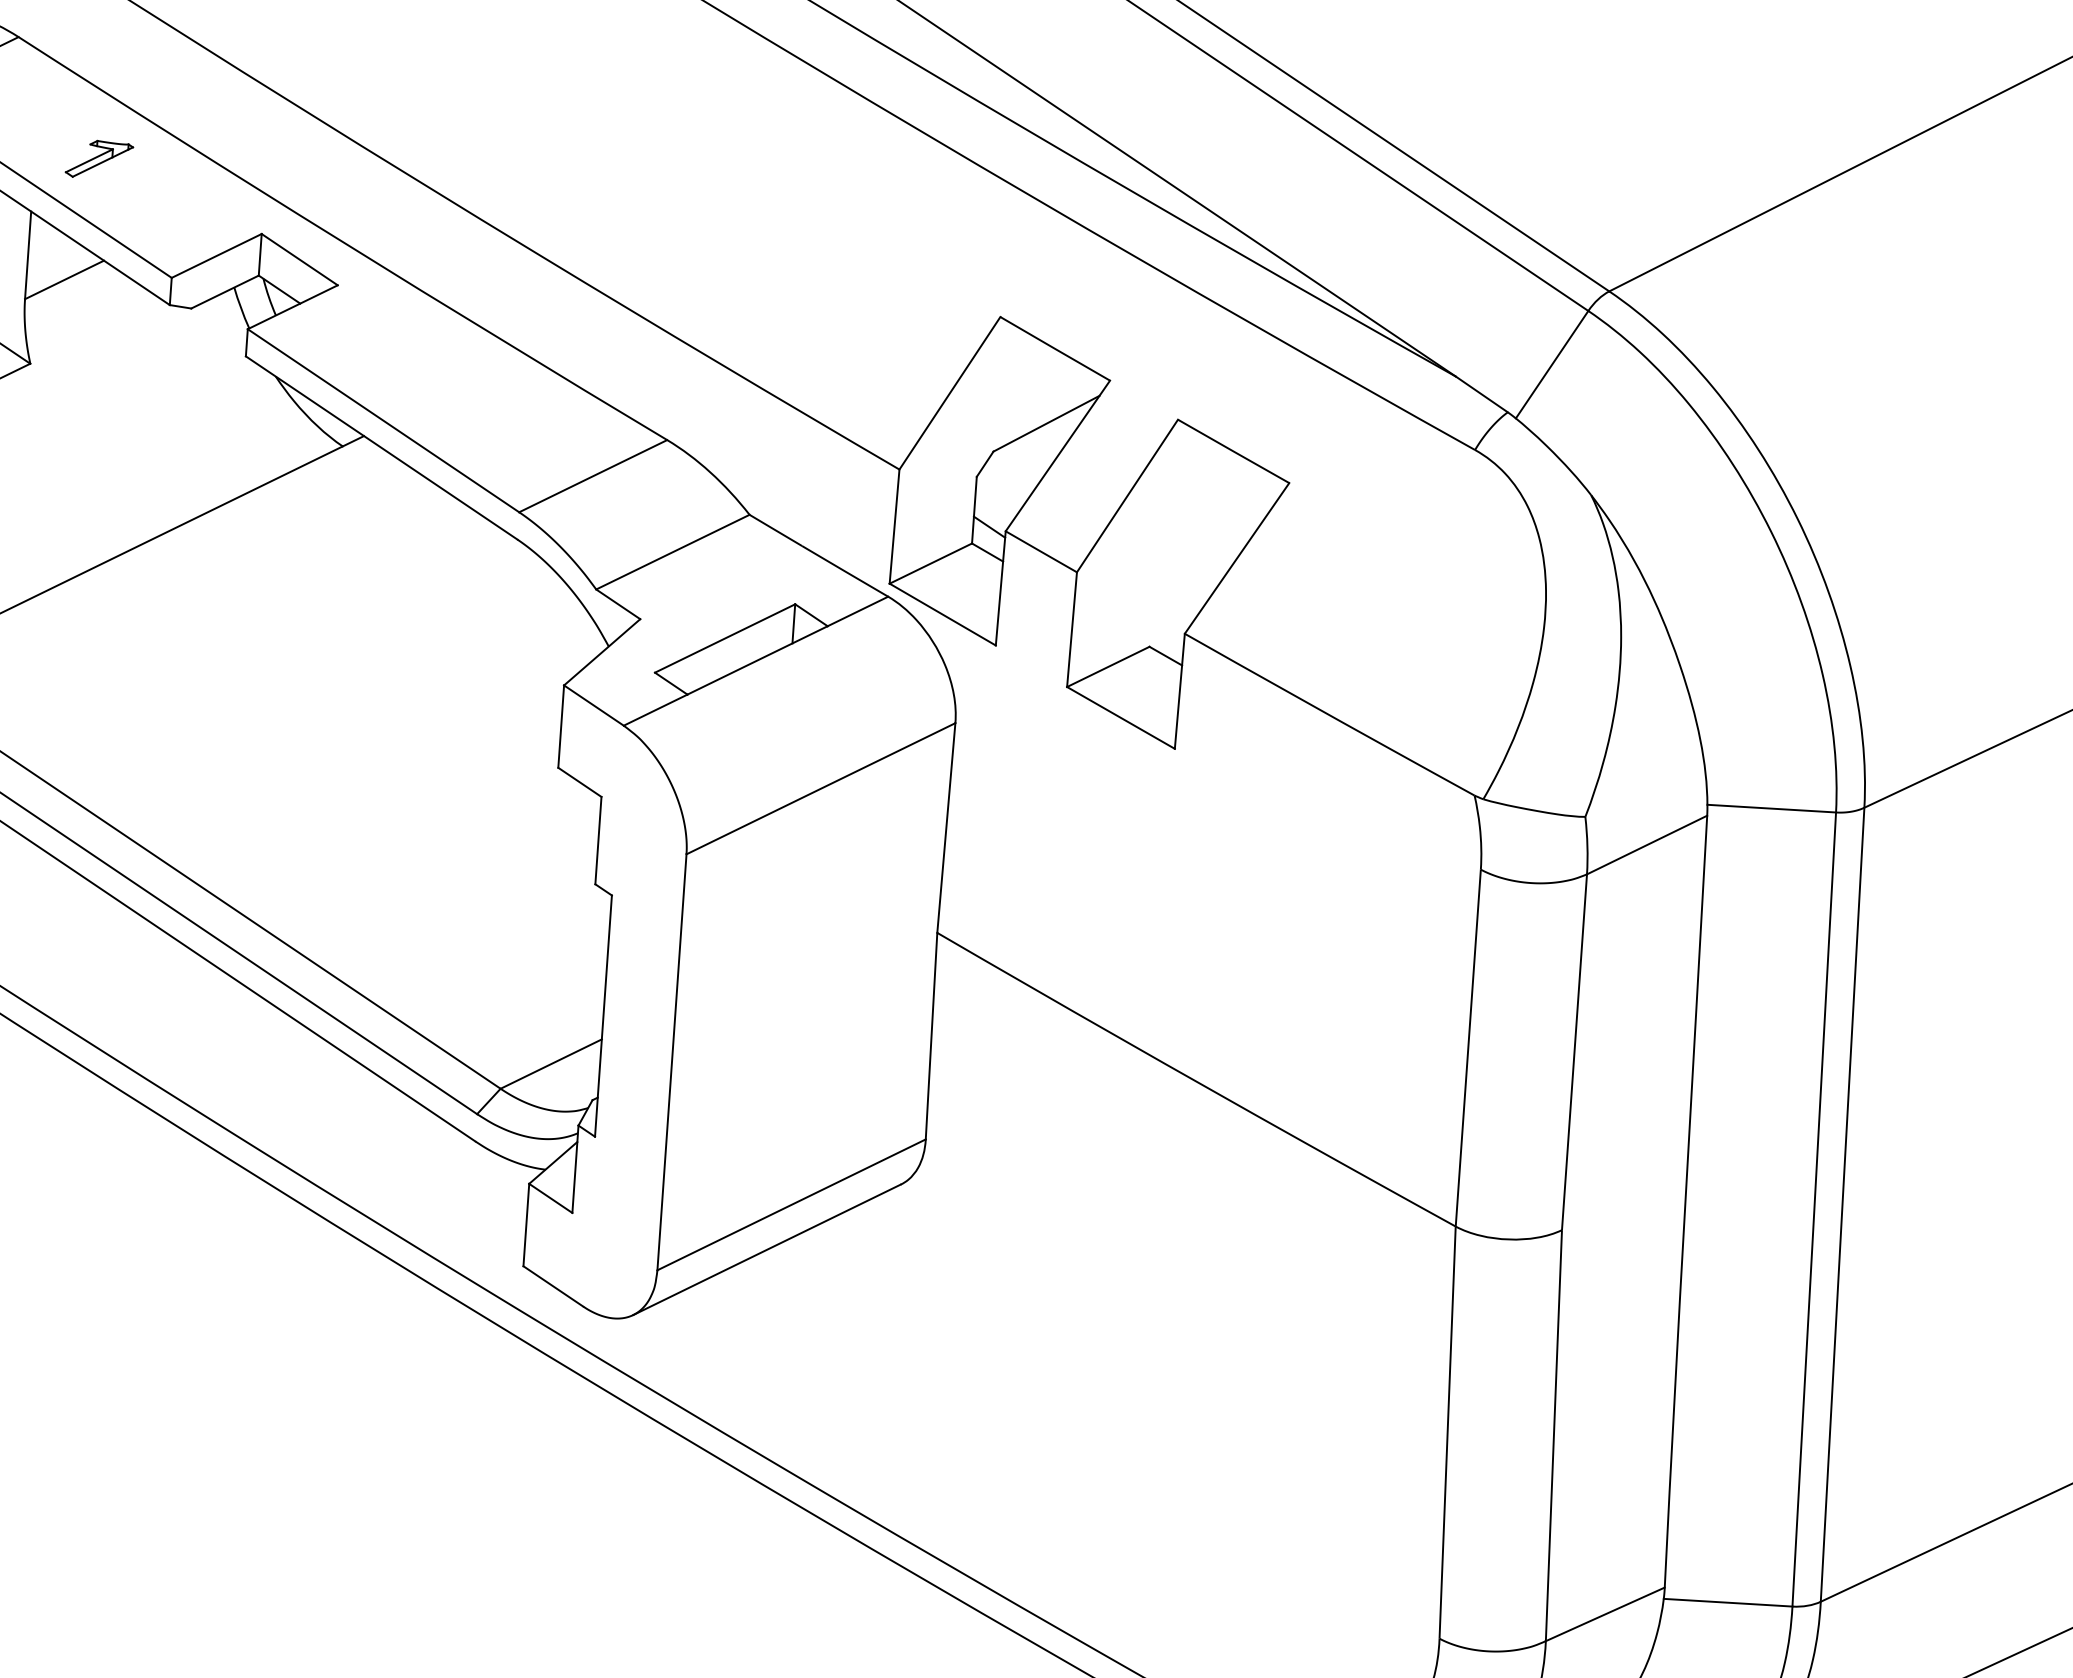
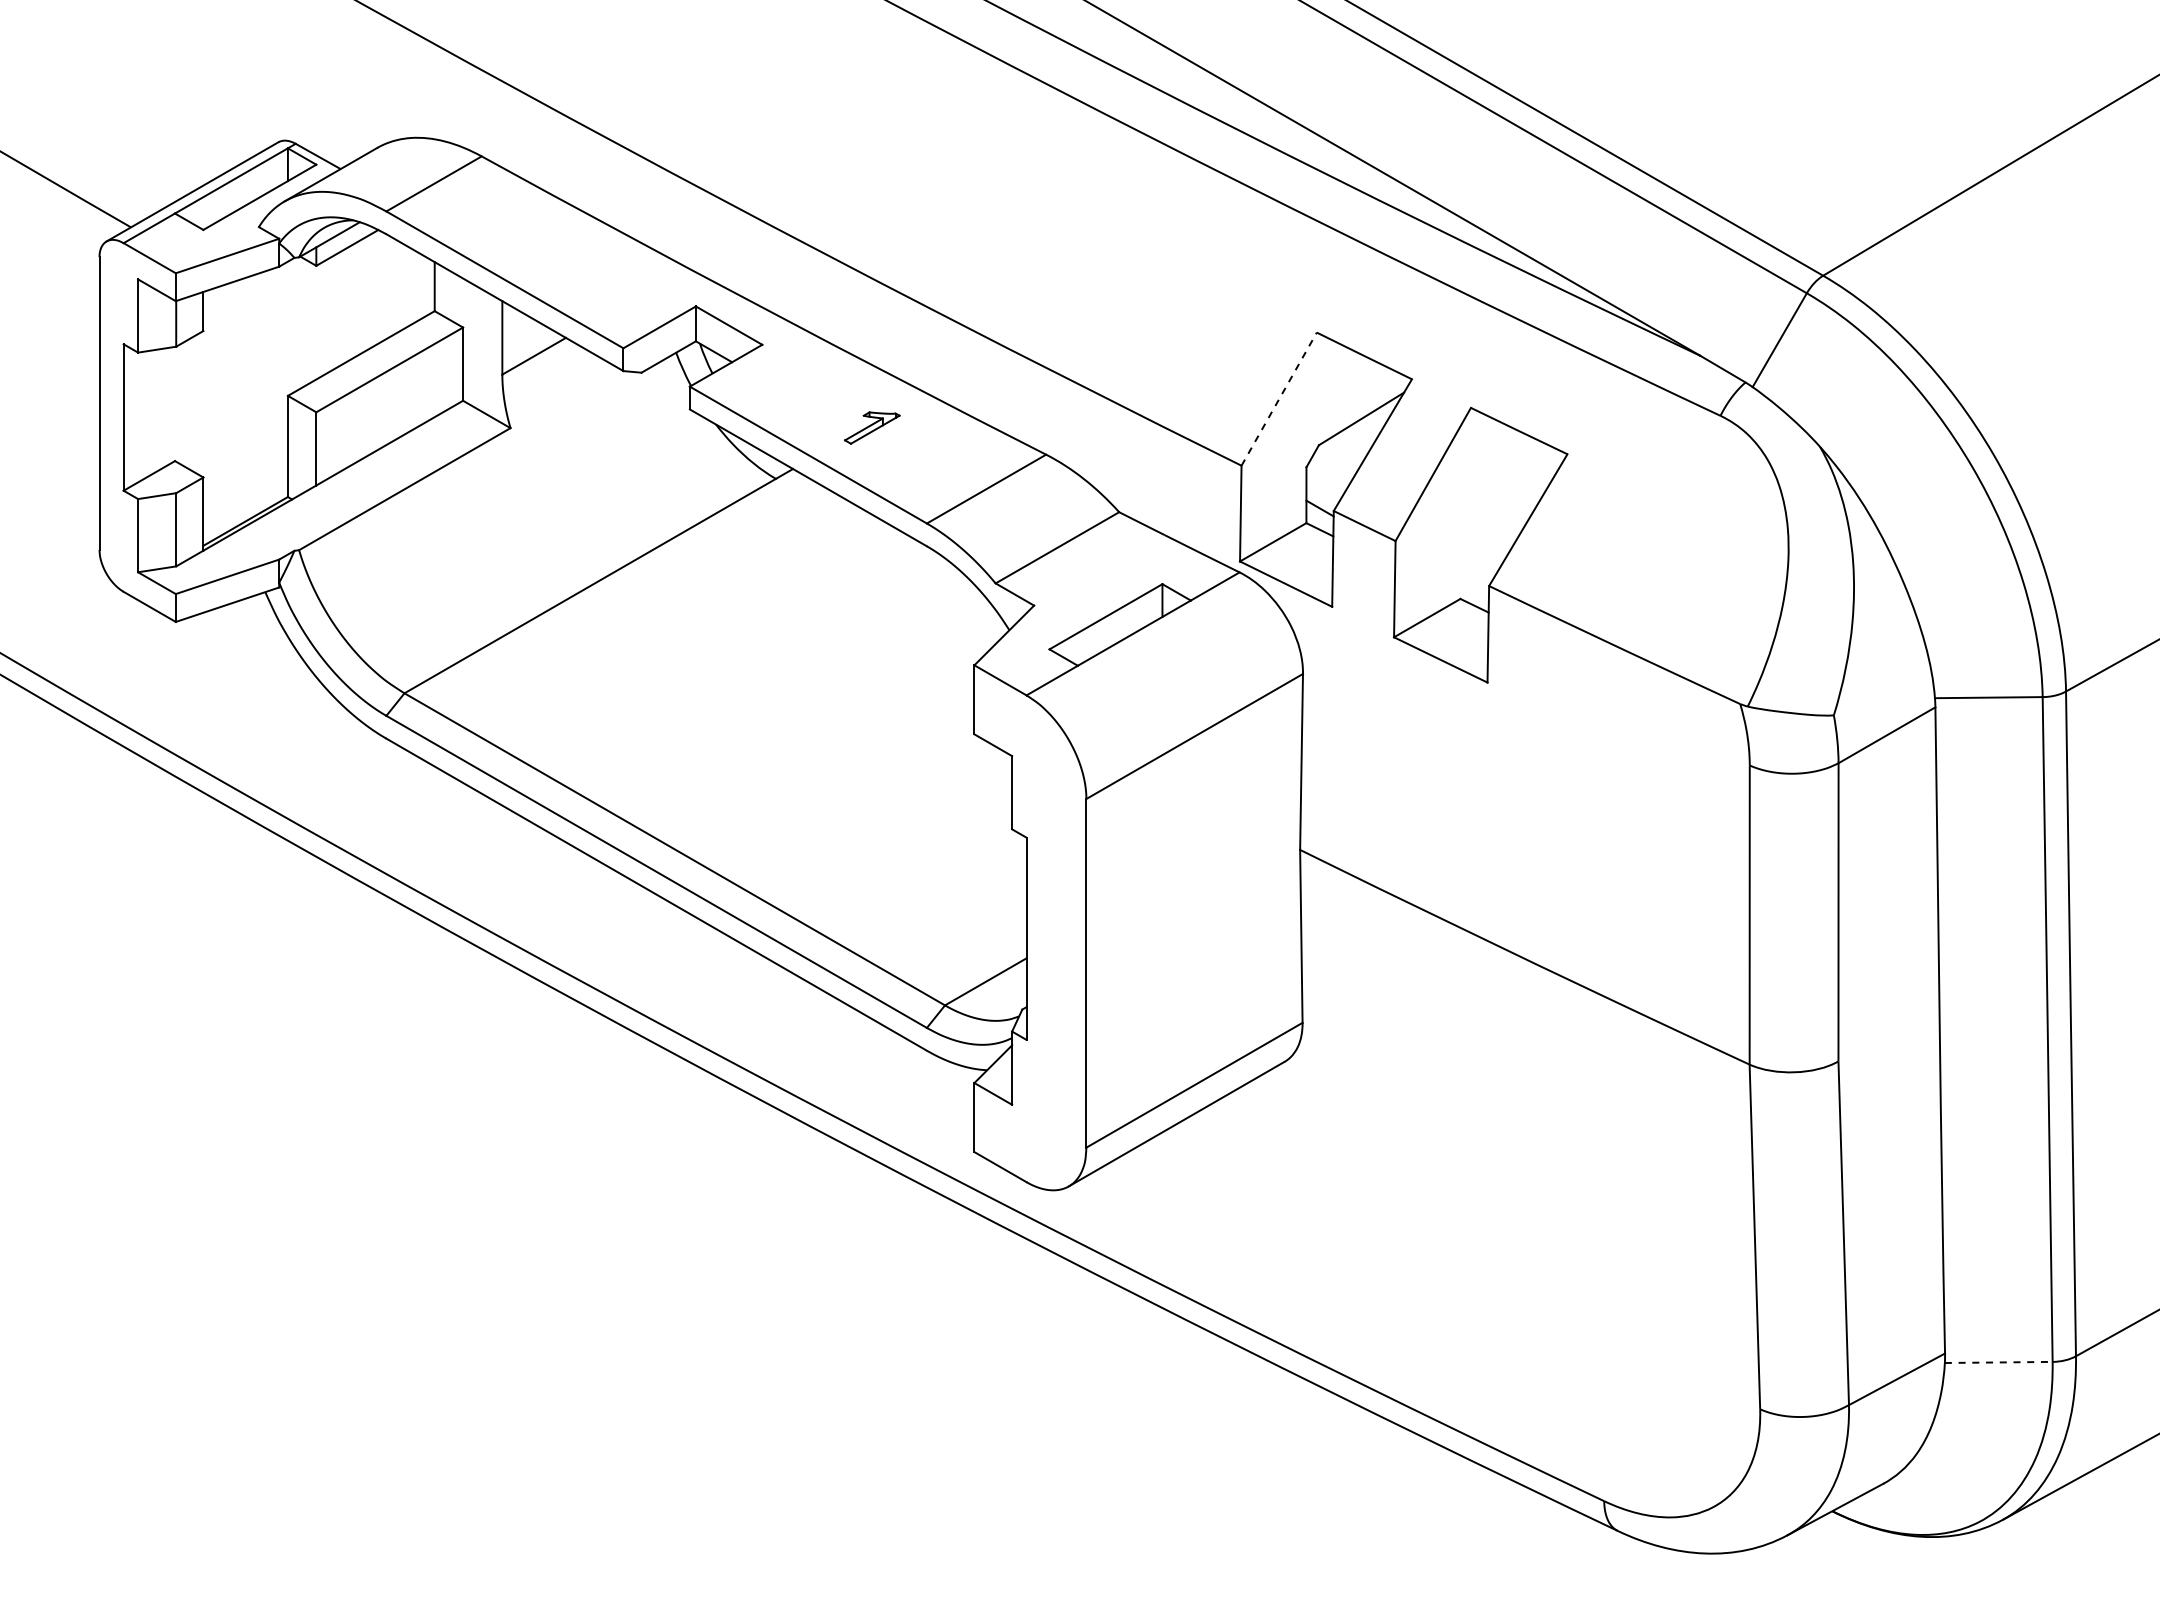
part: (98, 159) -> (871, 427), moved
line: (950, 392) -> (1279, 398), solid -> dashed
line: (1727, 1602) -> (1998, 1362), solid -> dashed

